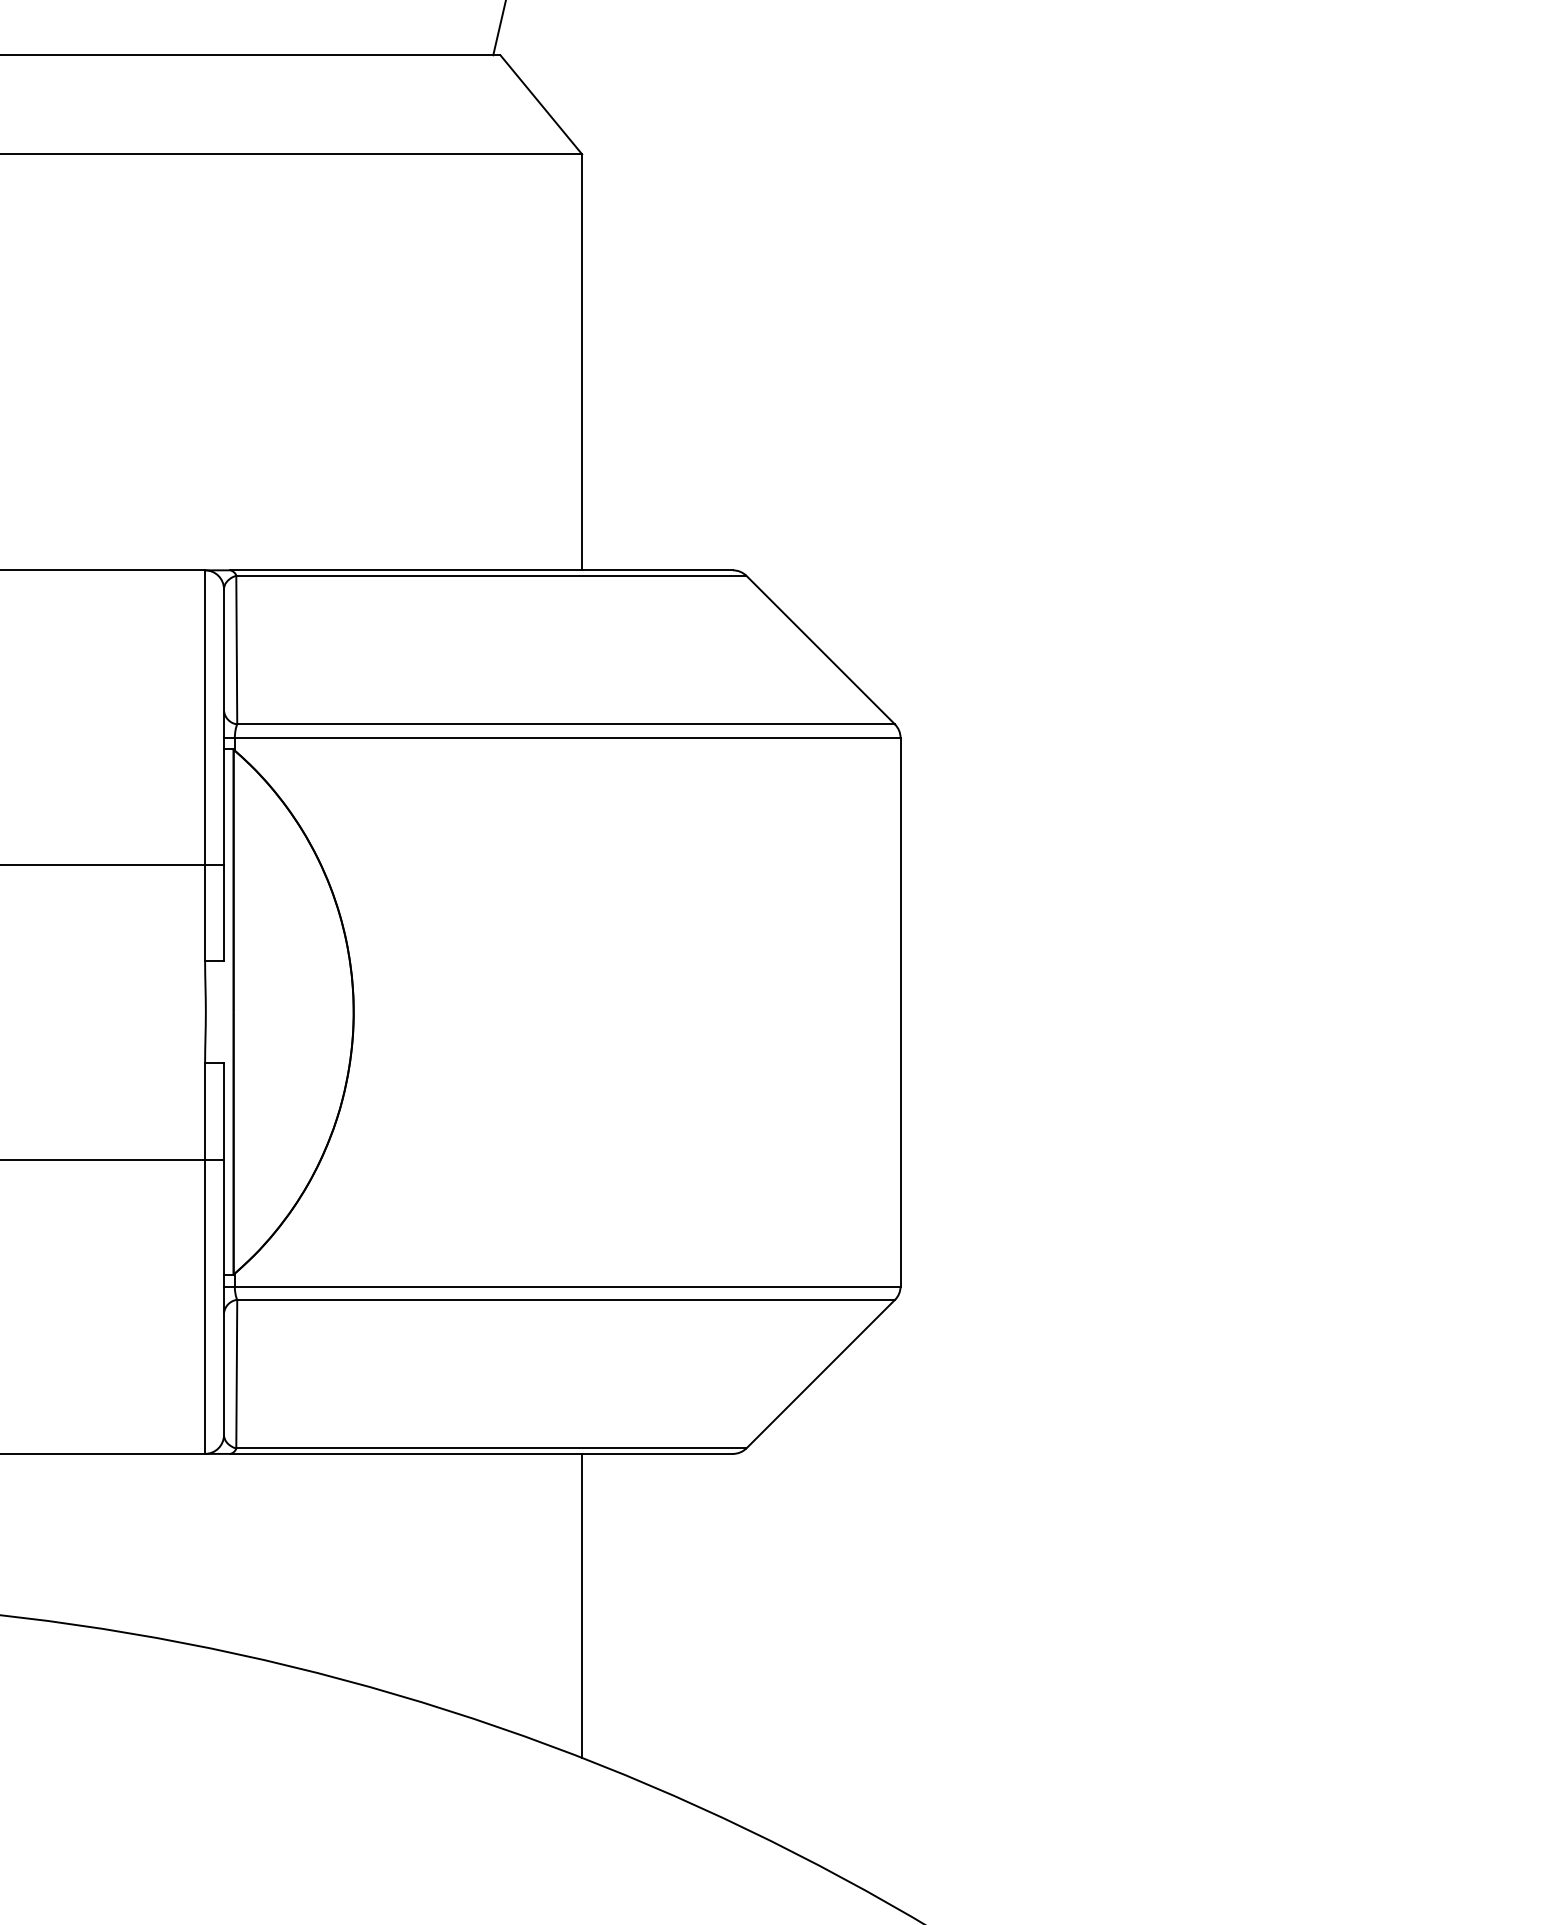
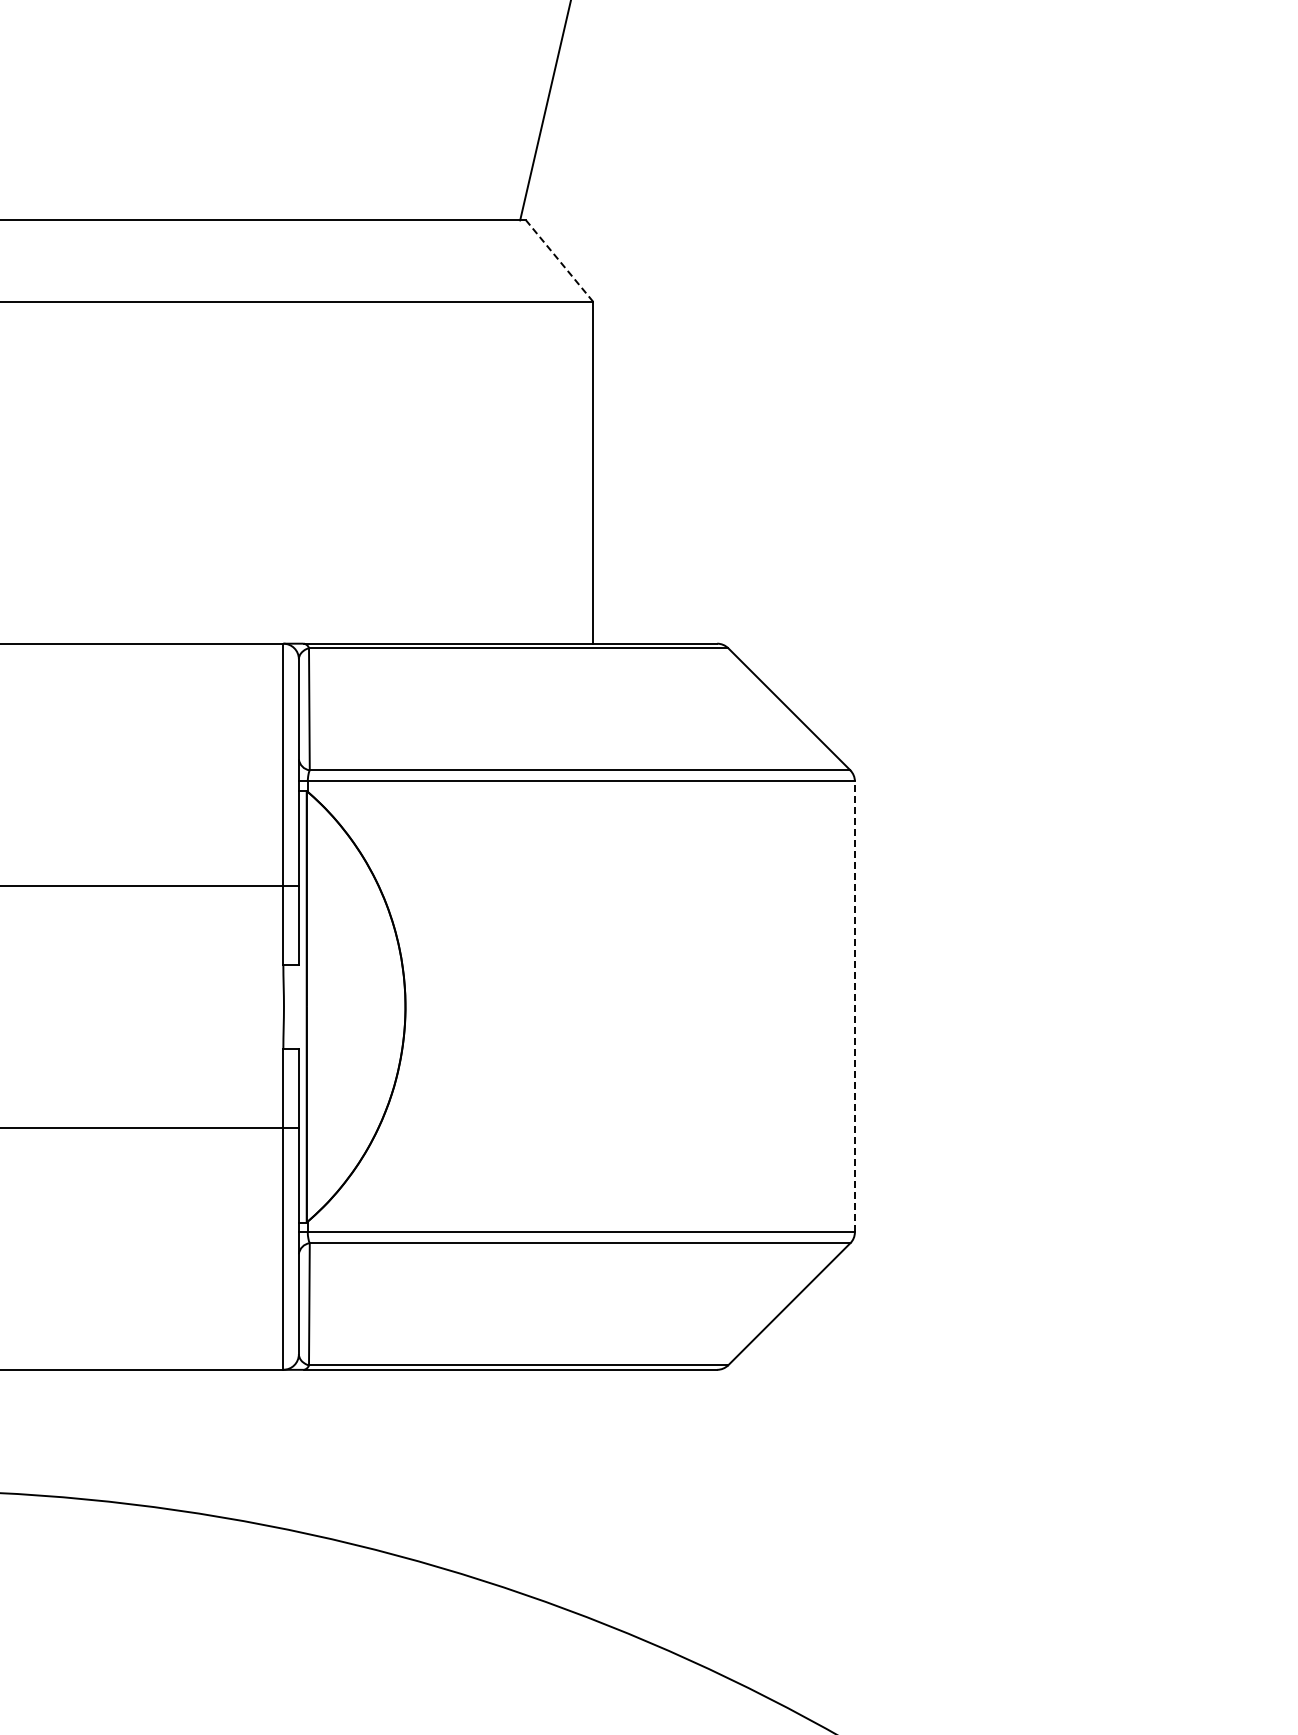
line: (541, 105) -> (559, 261), solid -> dashed
line: (900, 1011) -> (854, 1006), solid -> dashed
line: (582, 1605) -> (593, 1494), removed

